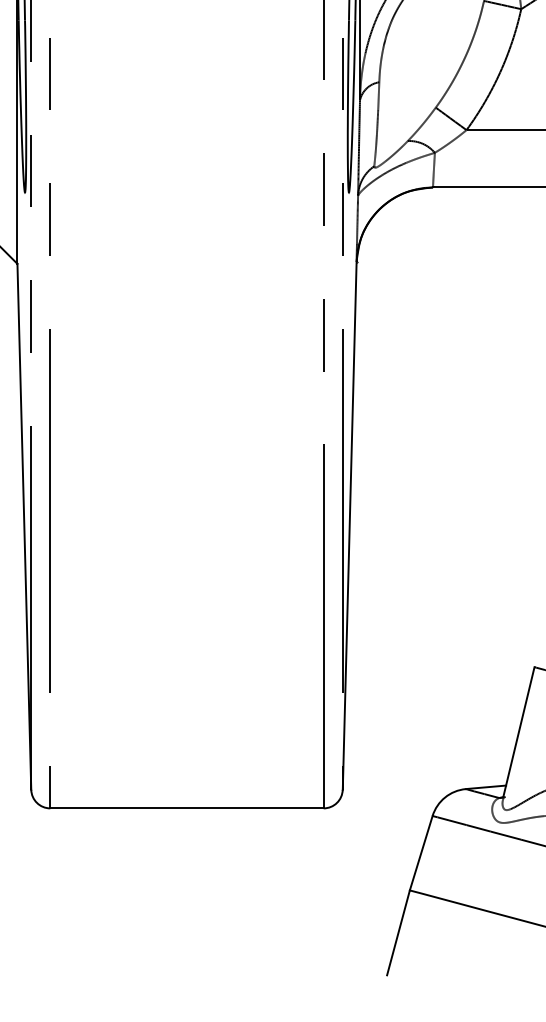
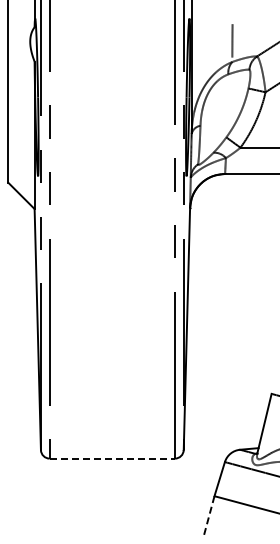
line: (187, 808) -> (112, 458), solid -> dashed
line: (398, 934) -> (209, 516), solid -> dashed

